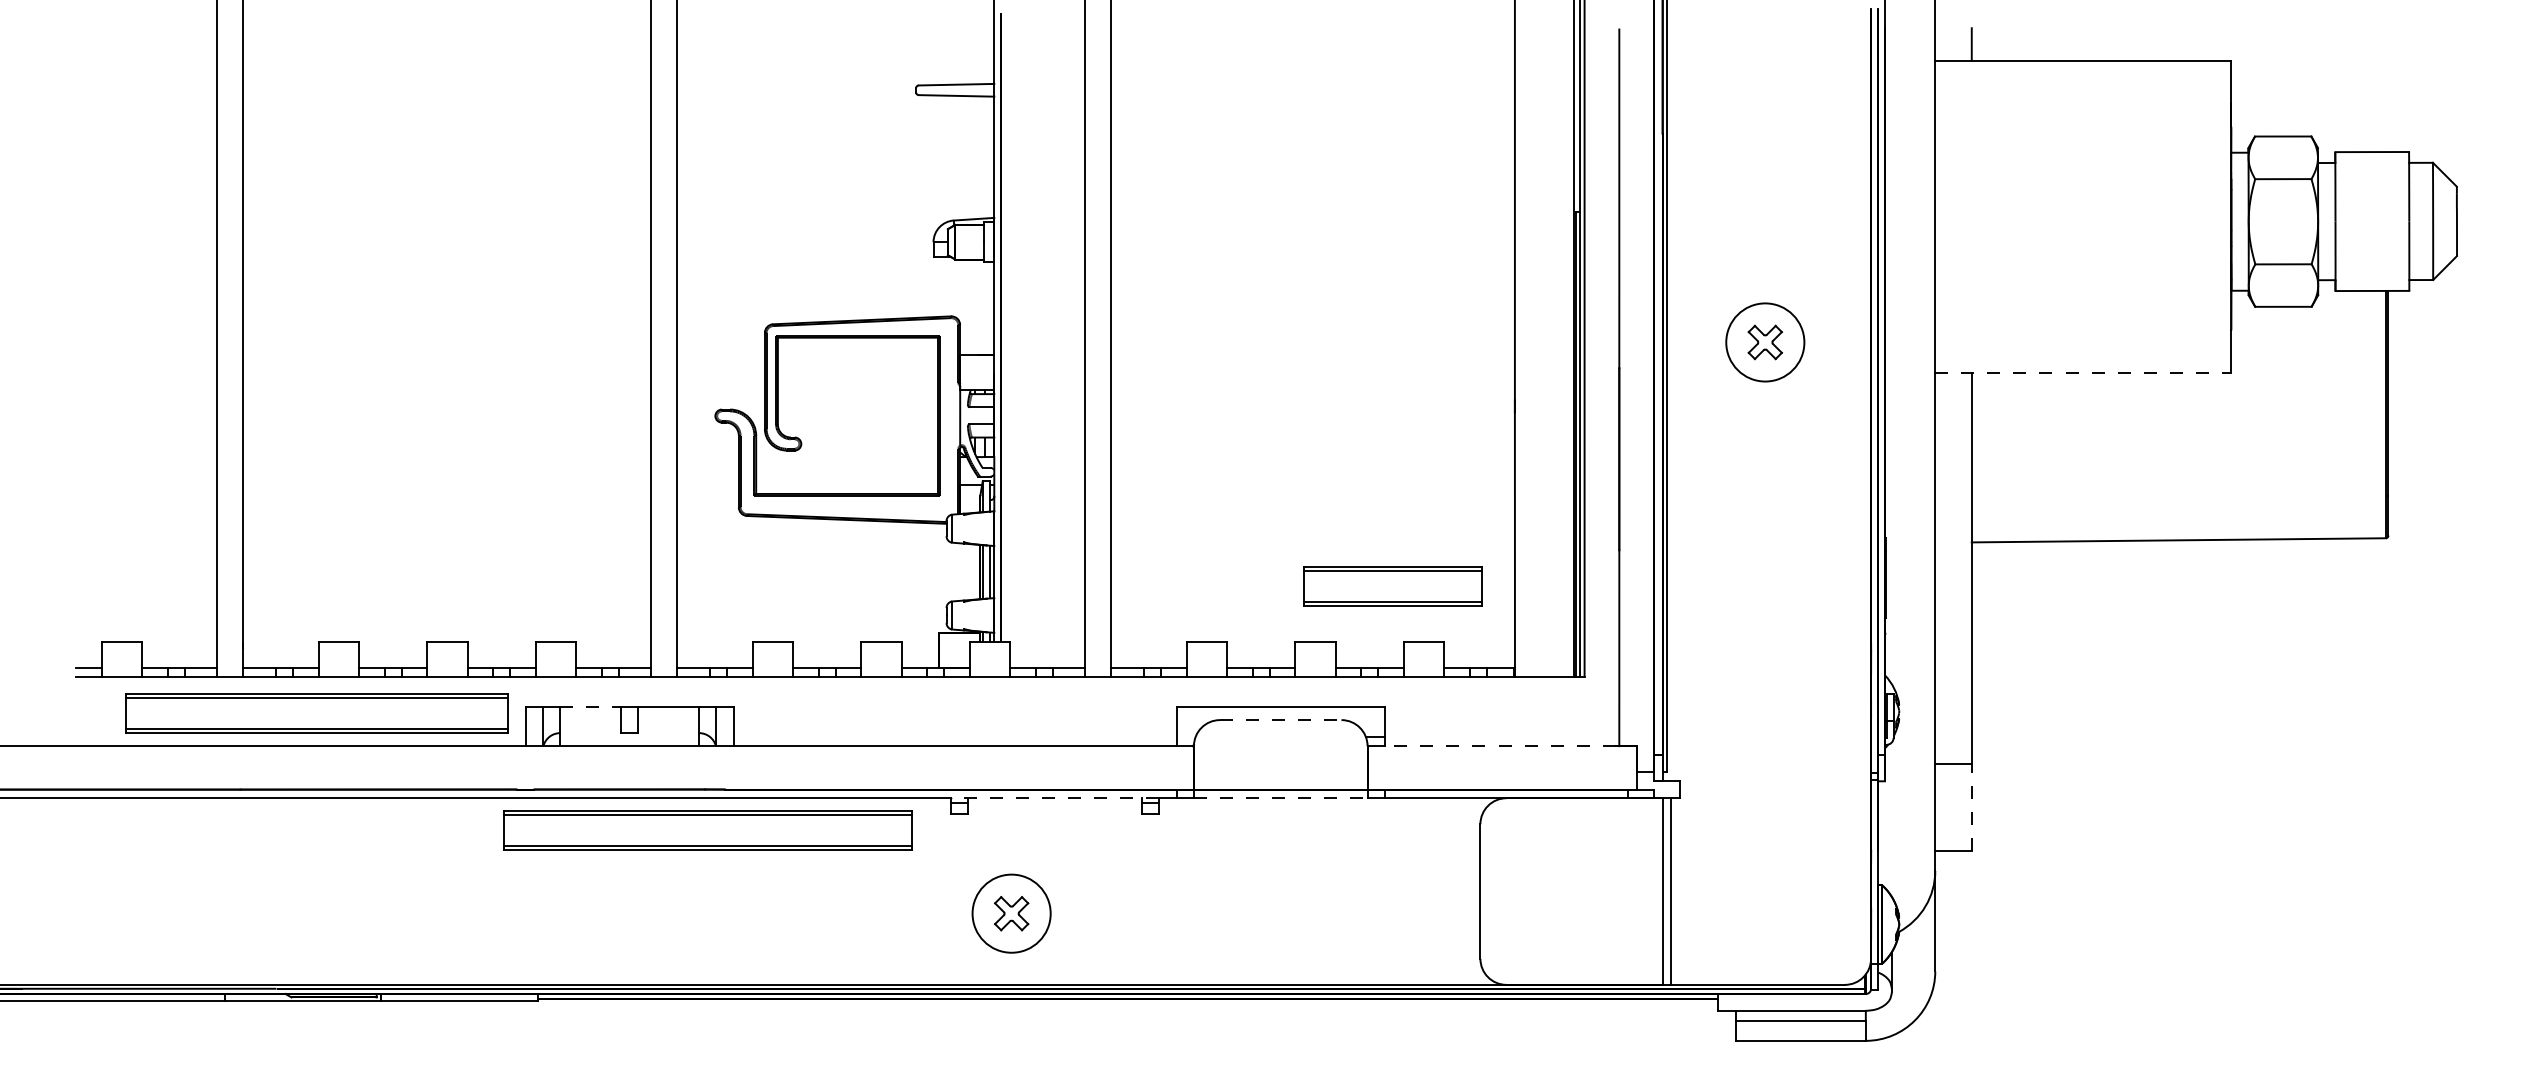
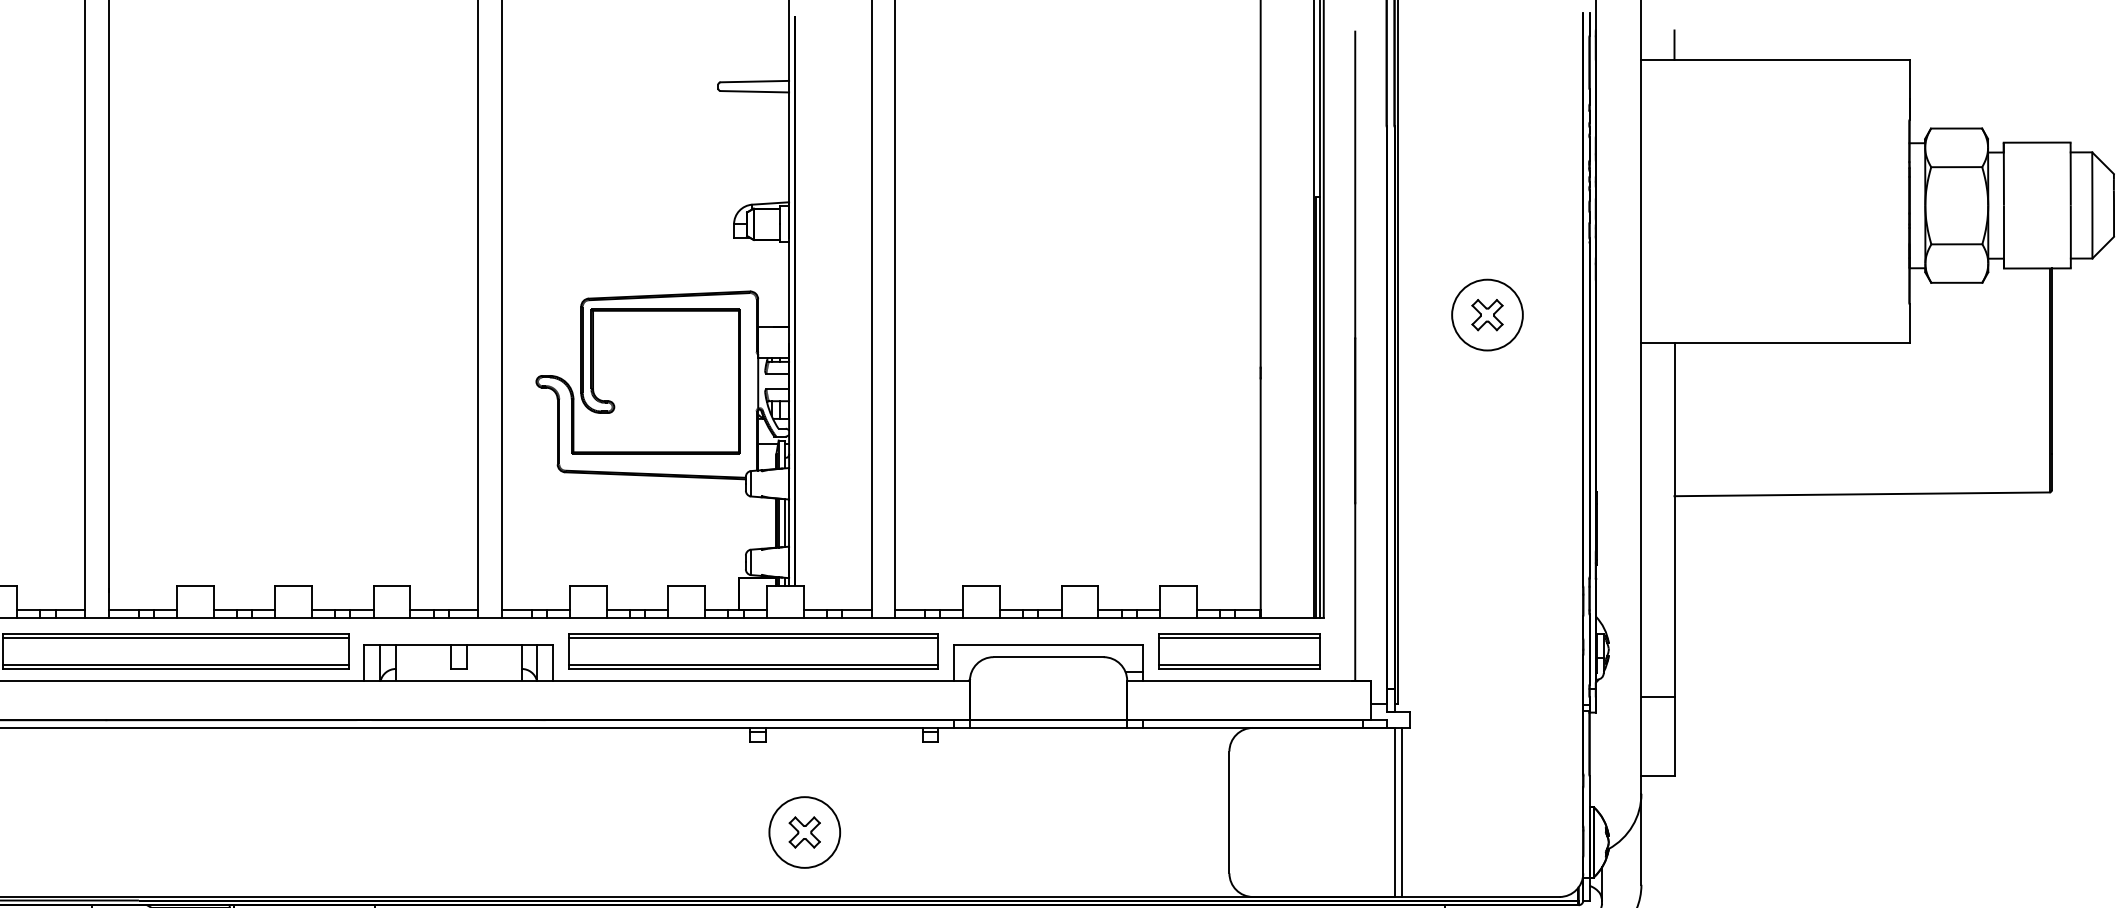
line: (2083, 373) -> (1775, 343), dashed -> solid
part: (1392, 586) -> (1238, 651), moved
line: (591, 707) -> (424, 645), dashed -> solid
line: (1280, 720) -> (1048, 657), dashed -> solid
line: (1499, 746) -> (1246, 681), dashed -> solid
line: (1054, 798) -> (843, 728), dashed -> solid
line: (1280, 798) -> (1048, 728), dashed -> solid
line: (1971, 806) -> (1674, 735), dashed -> solid
part: (707, 830) -> (753, 651), moved

